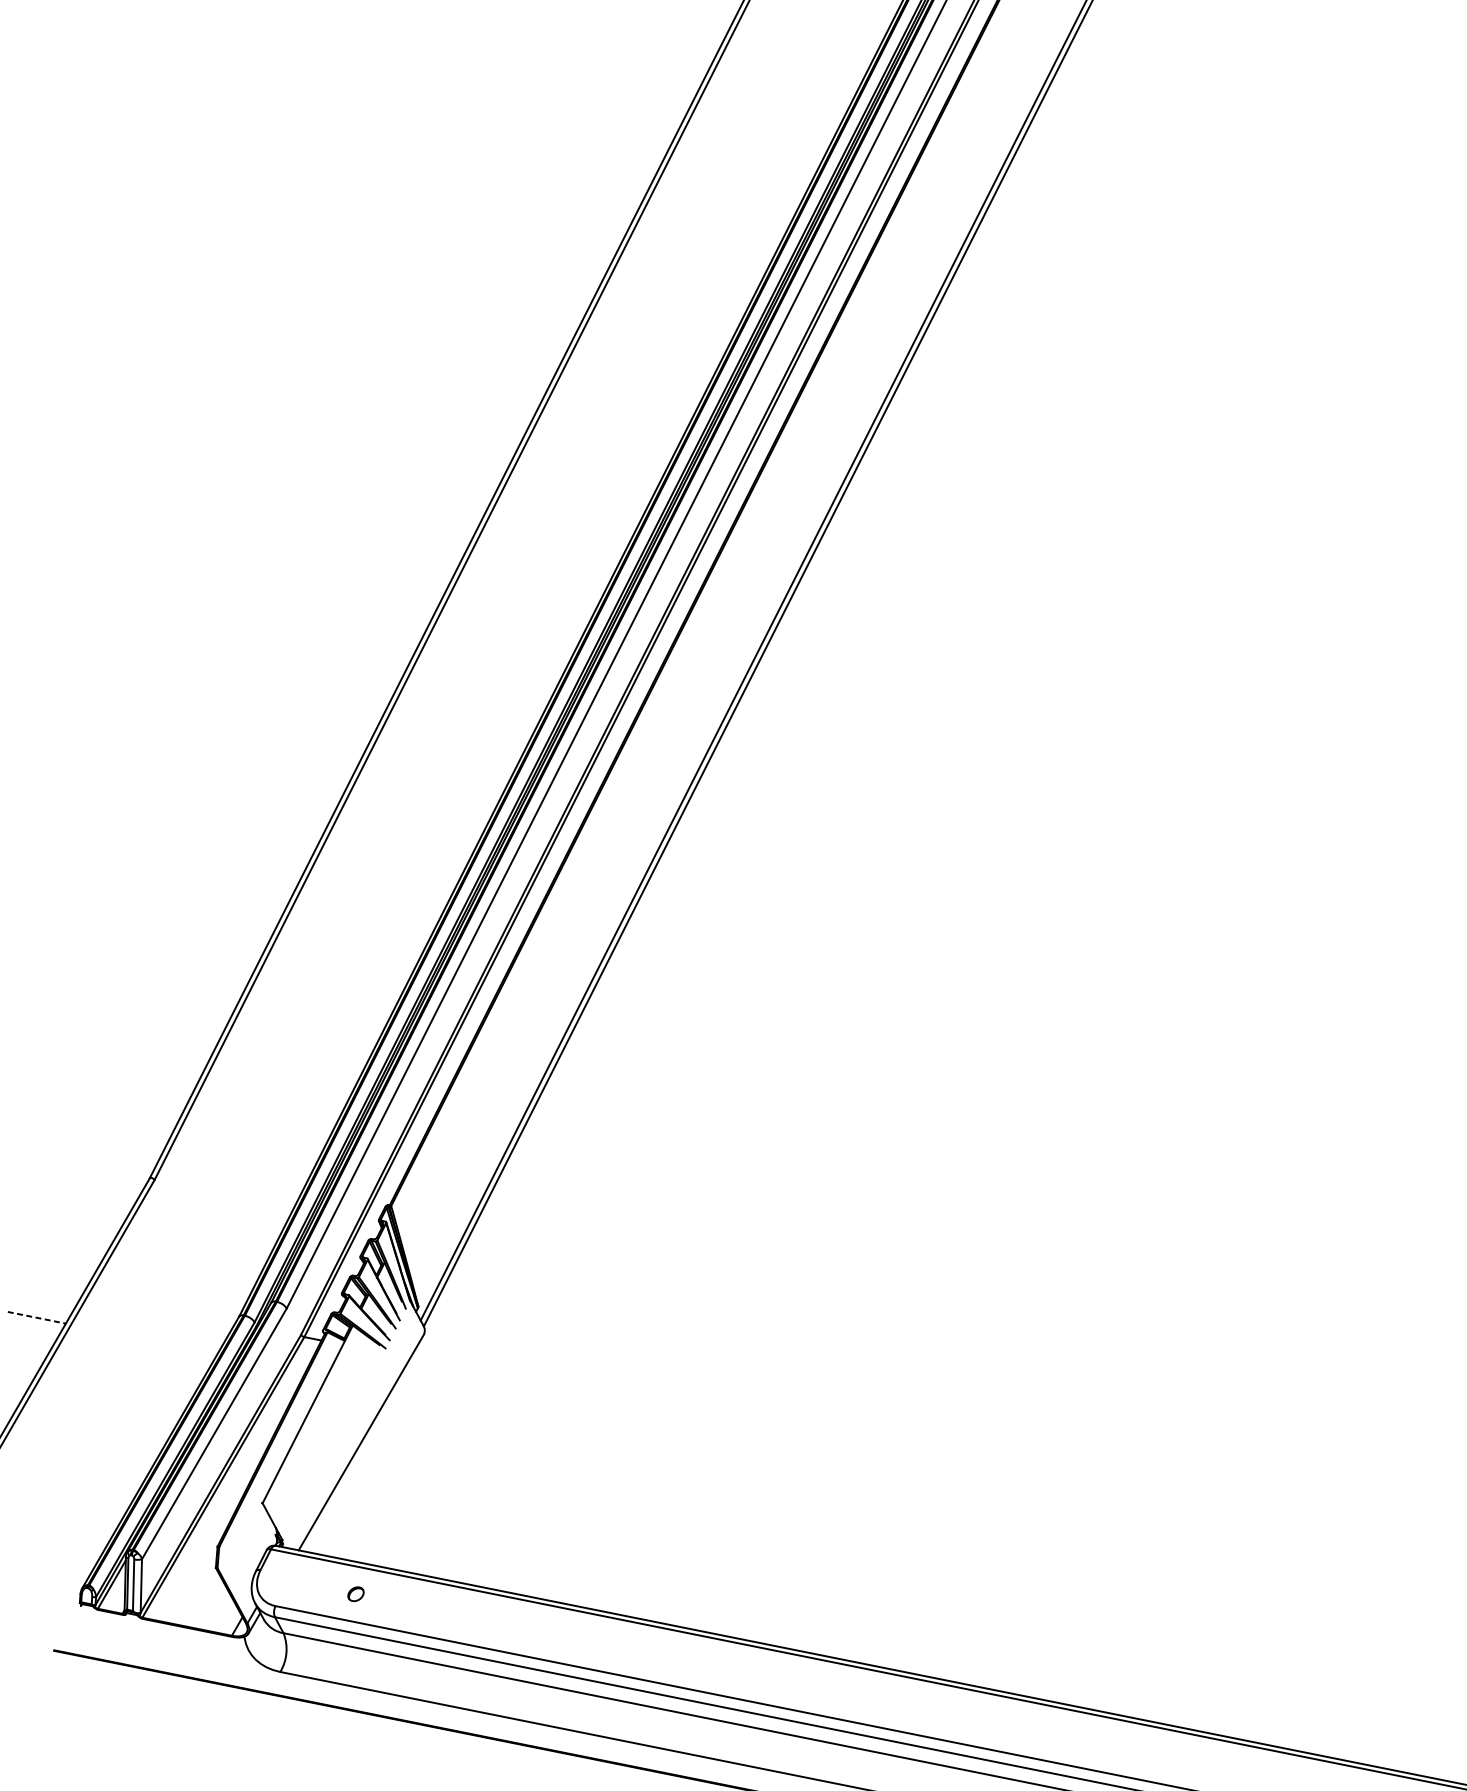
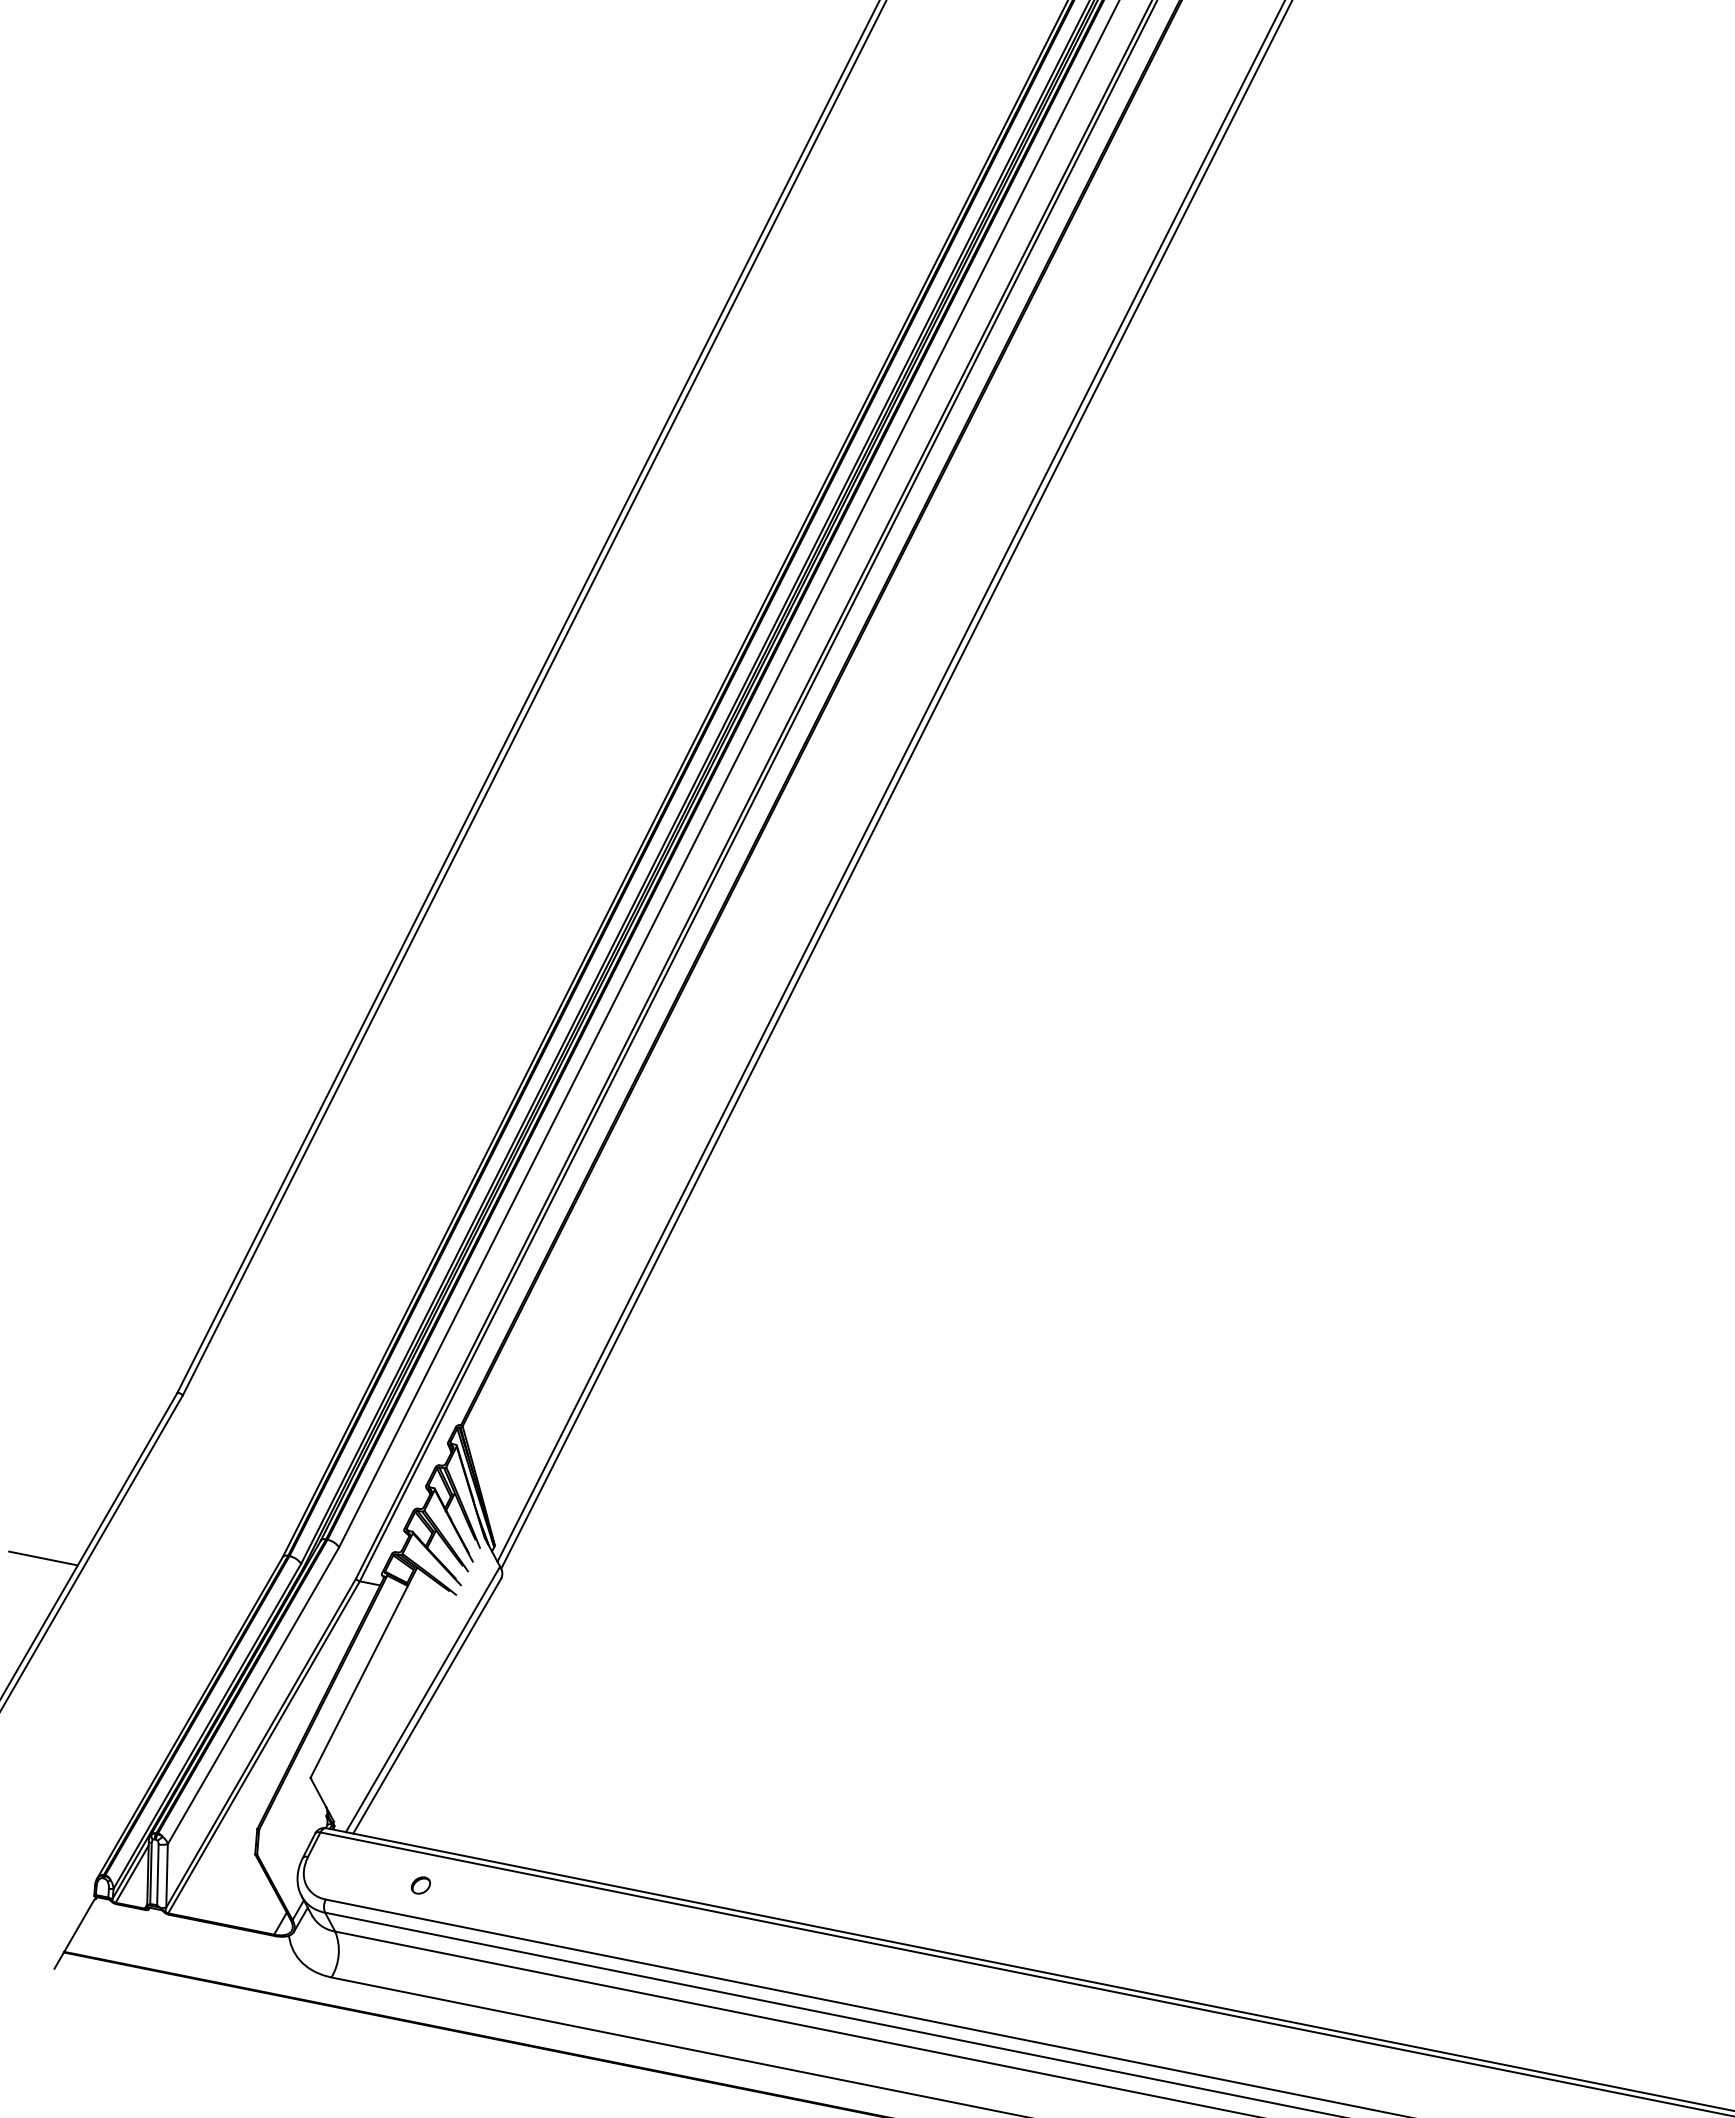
line: (36, 1317) -> (43, 1558), dashed -> solid
line: (357, 1436) -> (422, 1699), added
line: (63, 1634) -> (74, 1933), added

